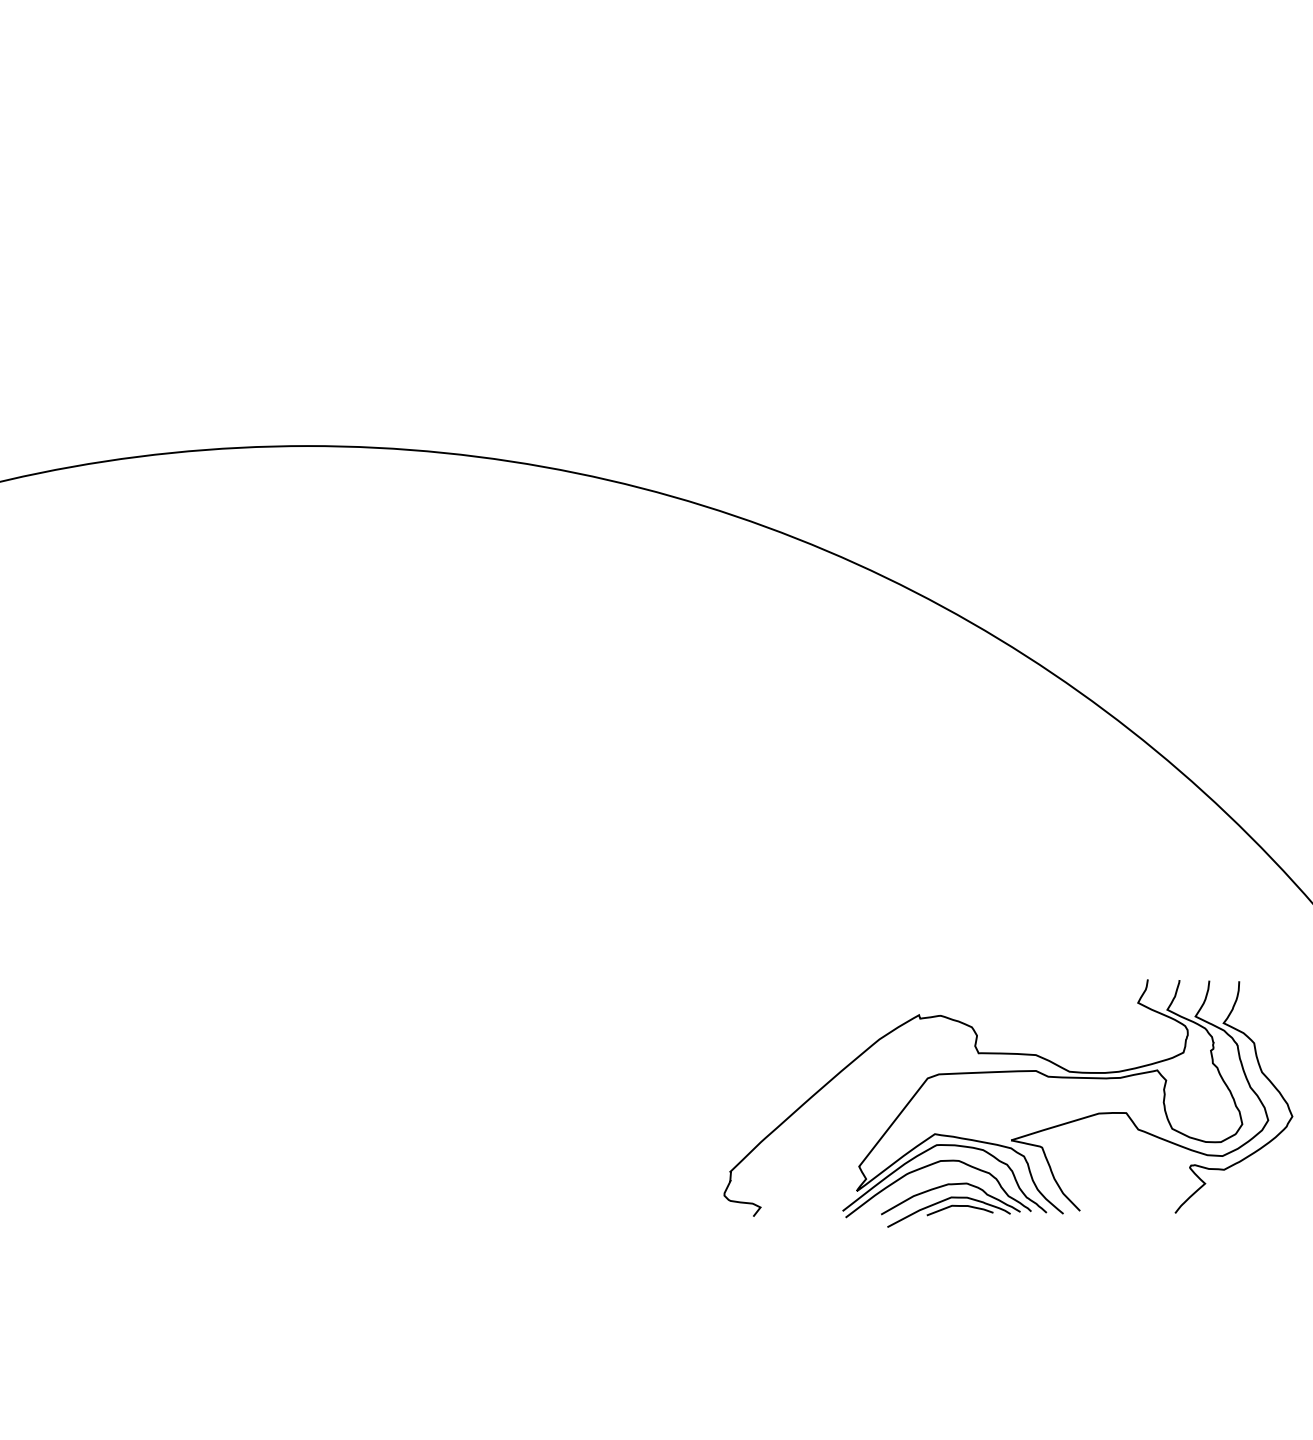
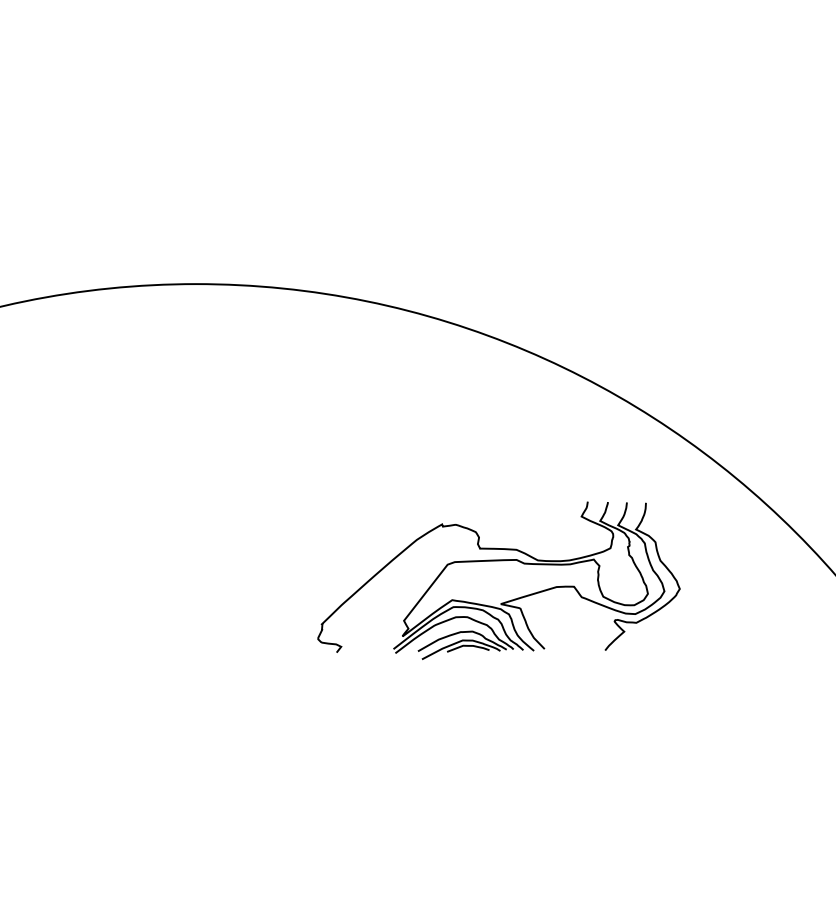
part: (1007, 1073) -> (498, 561), moved

